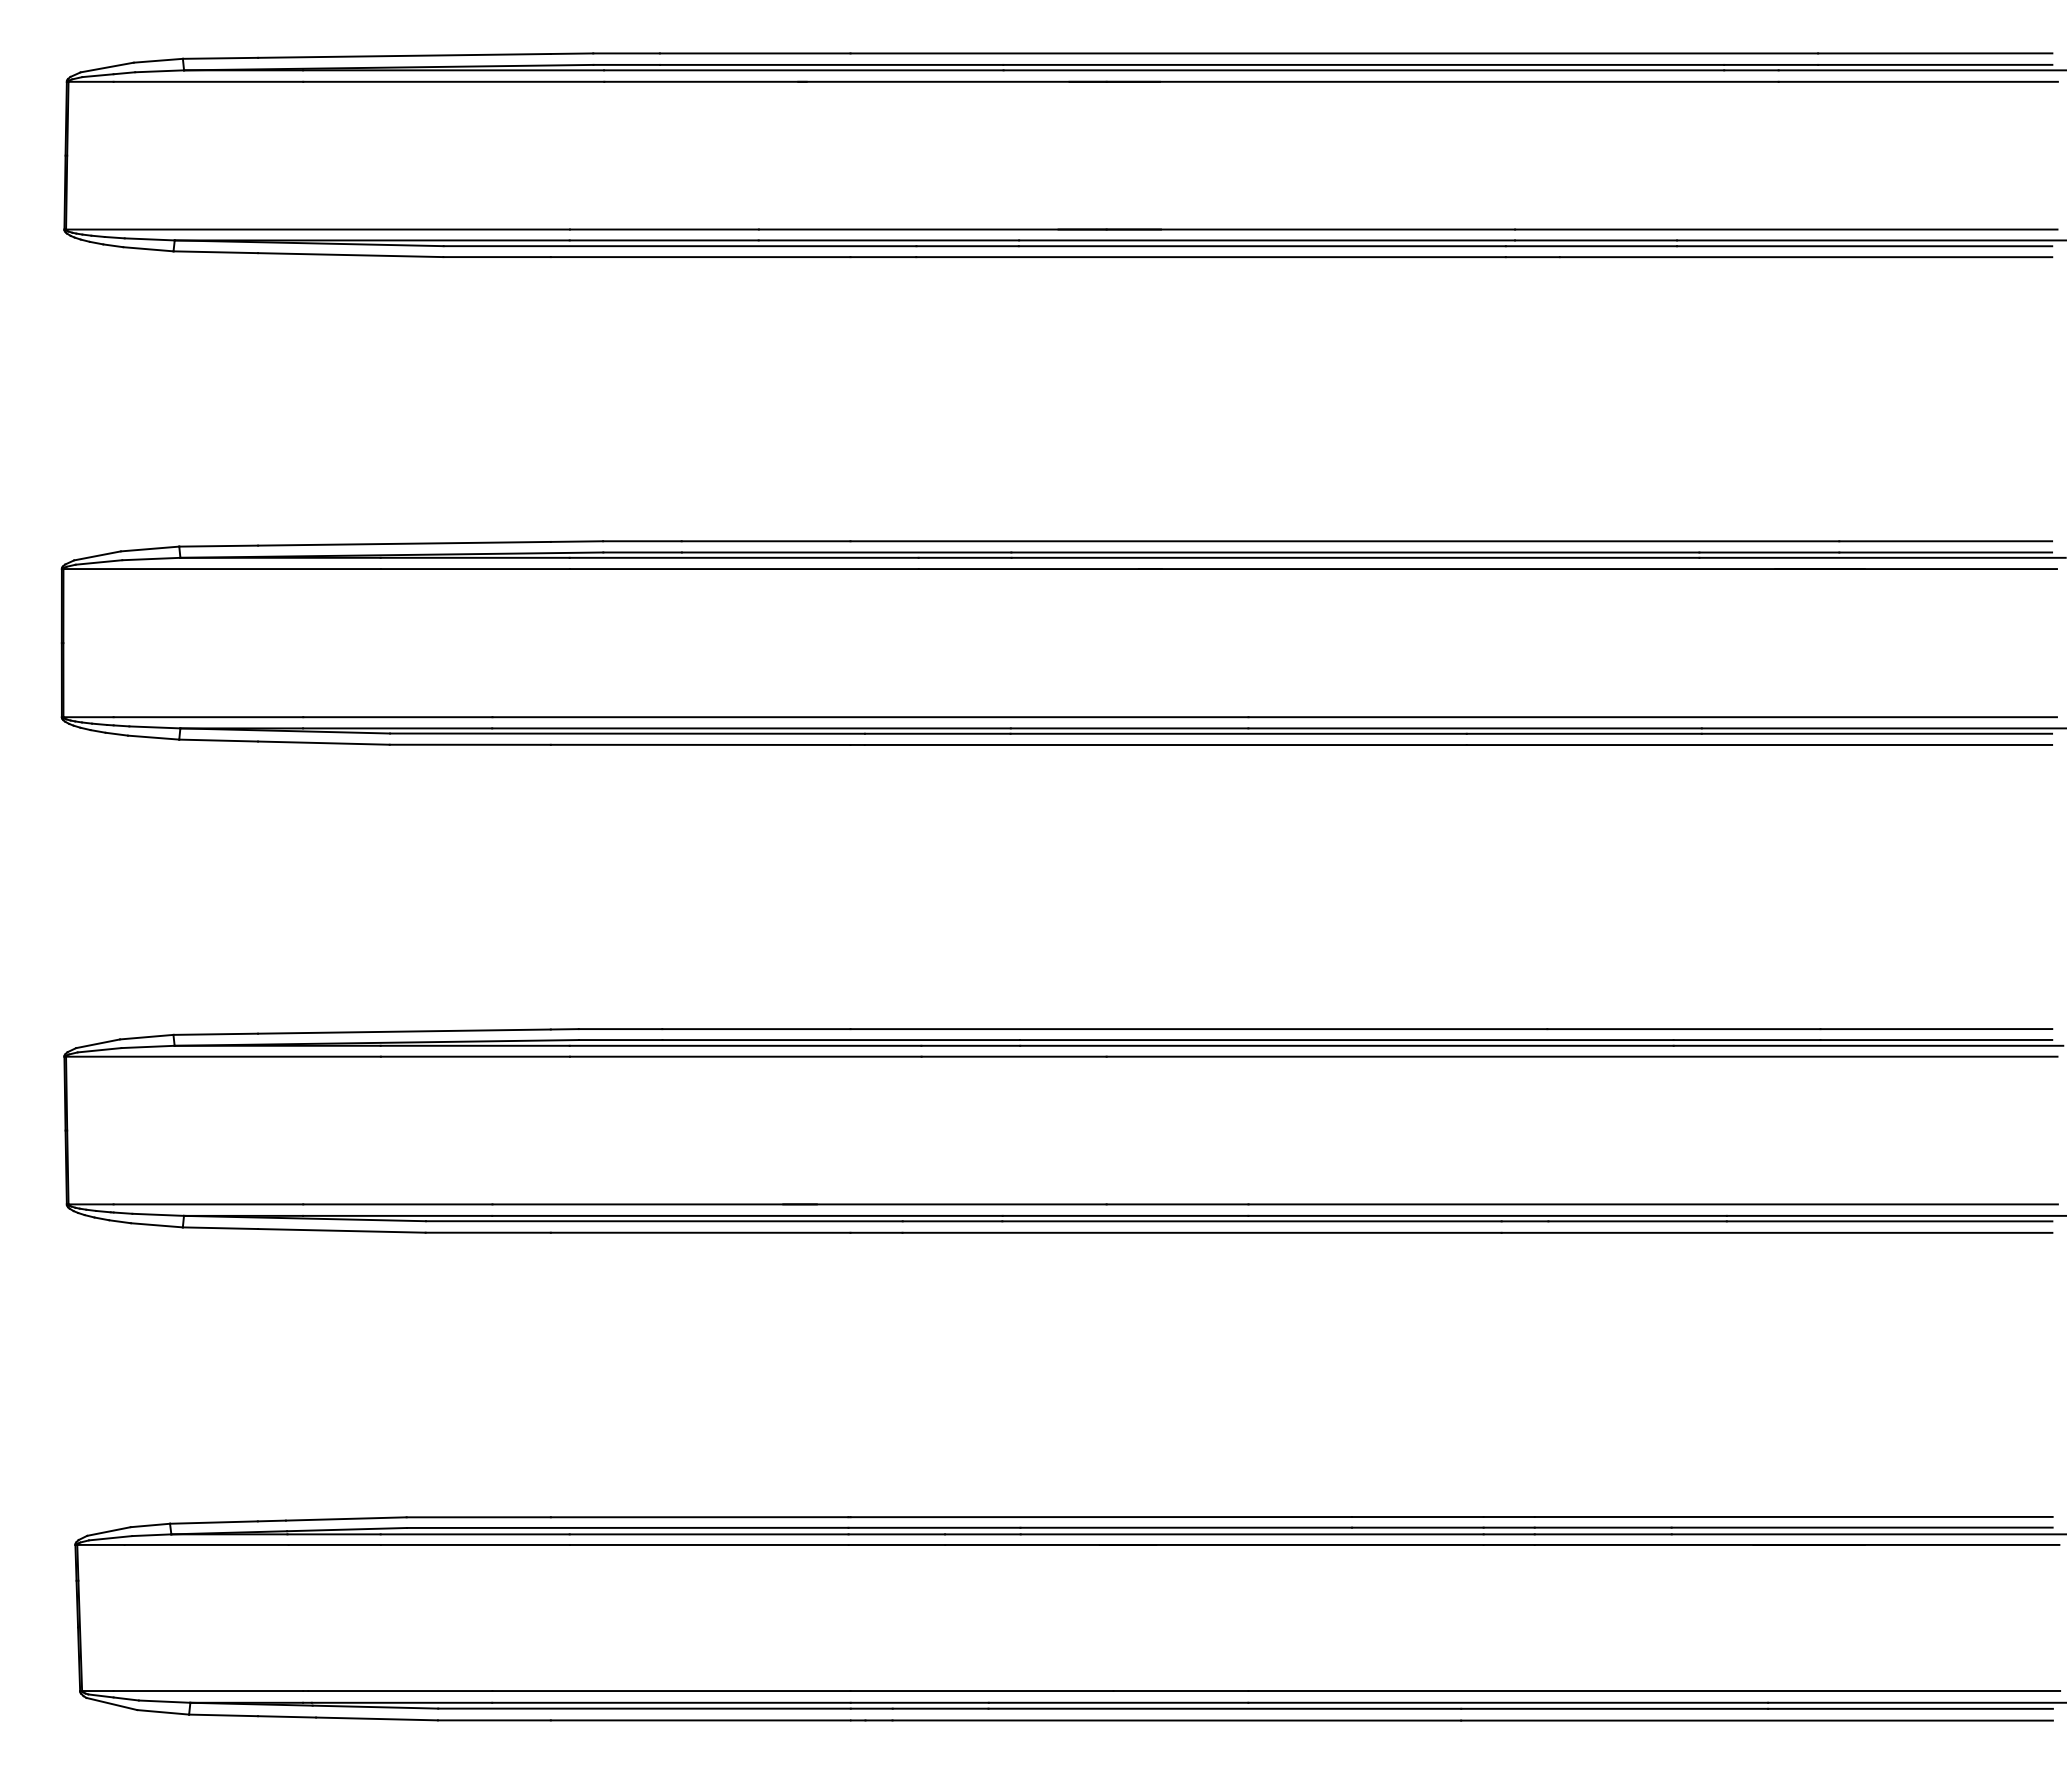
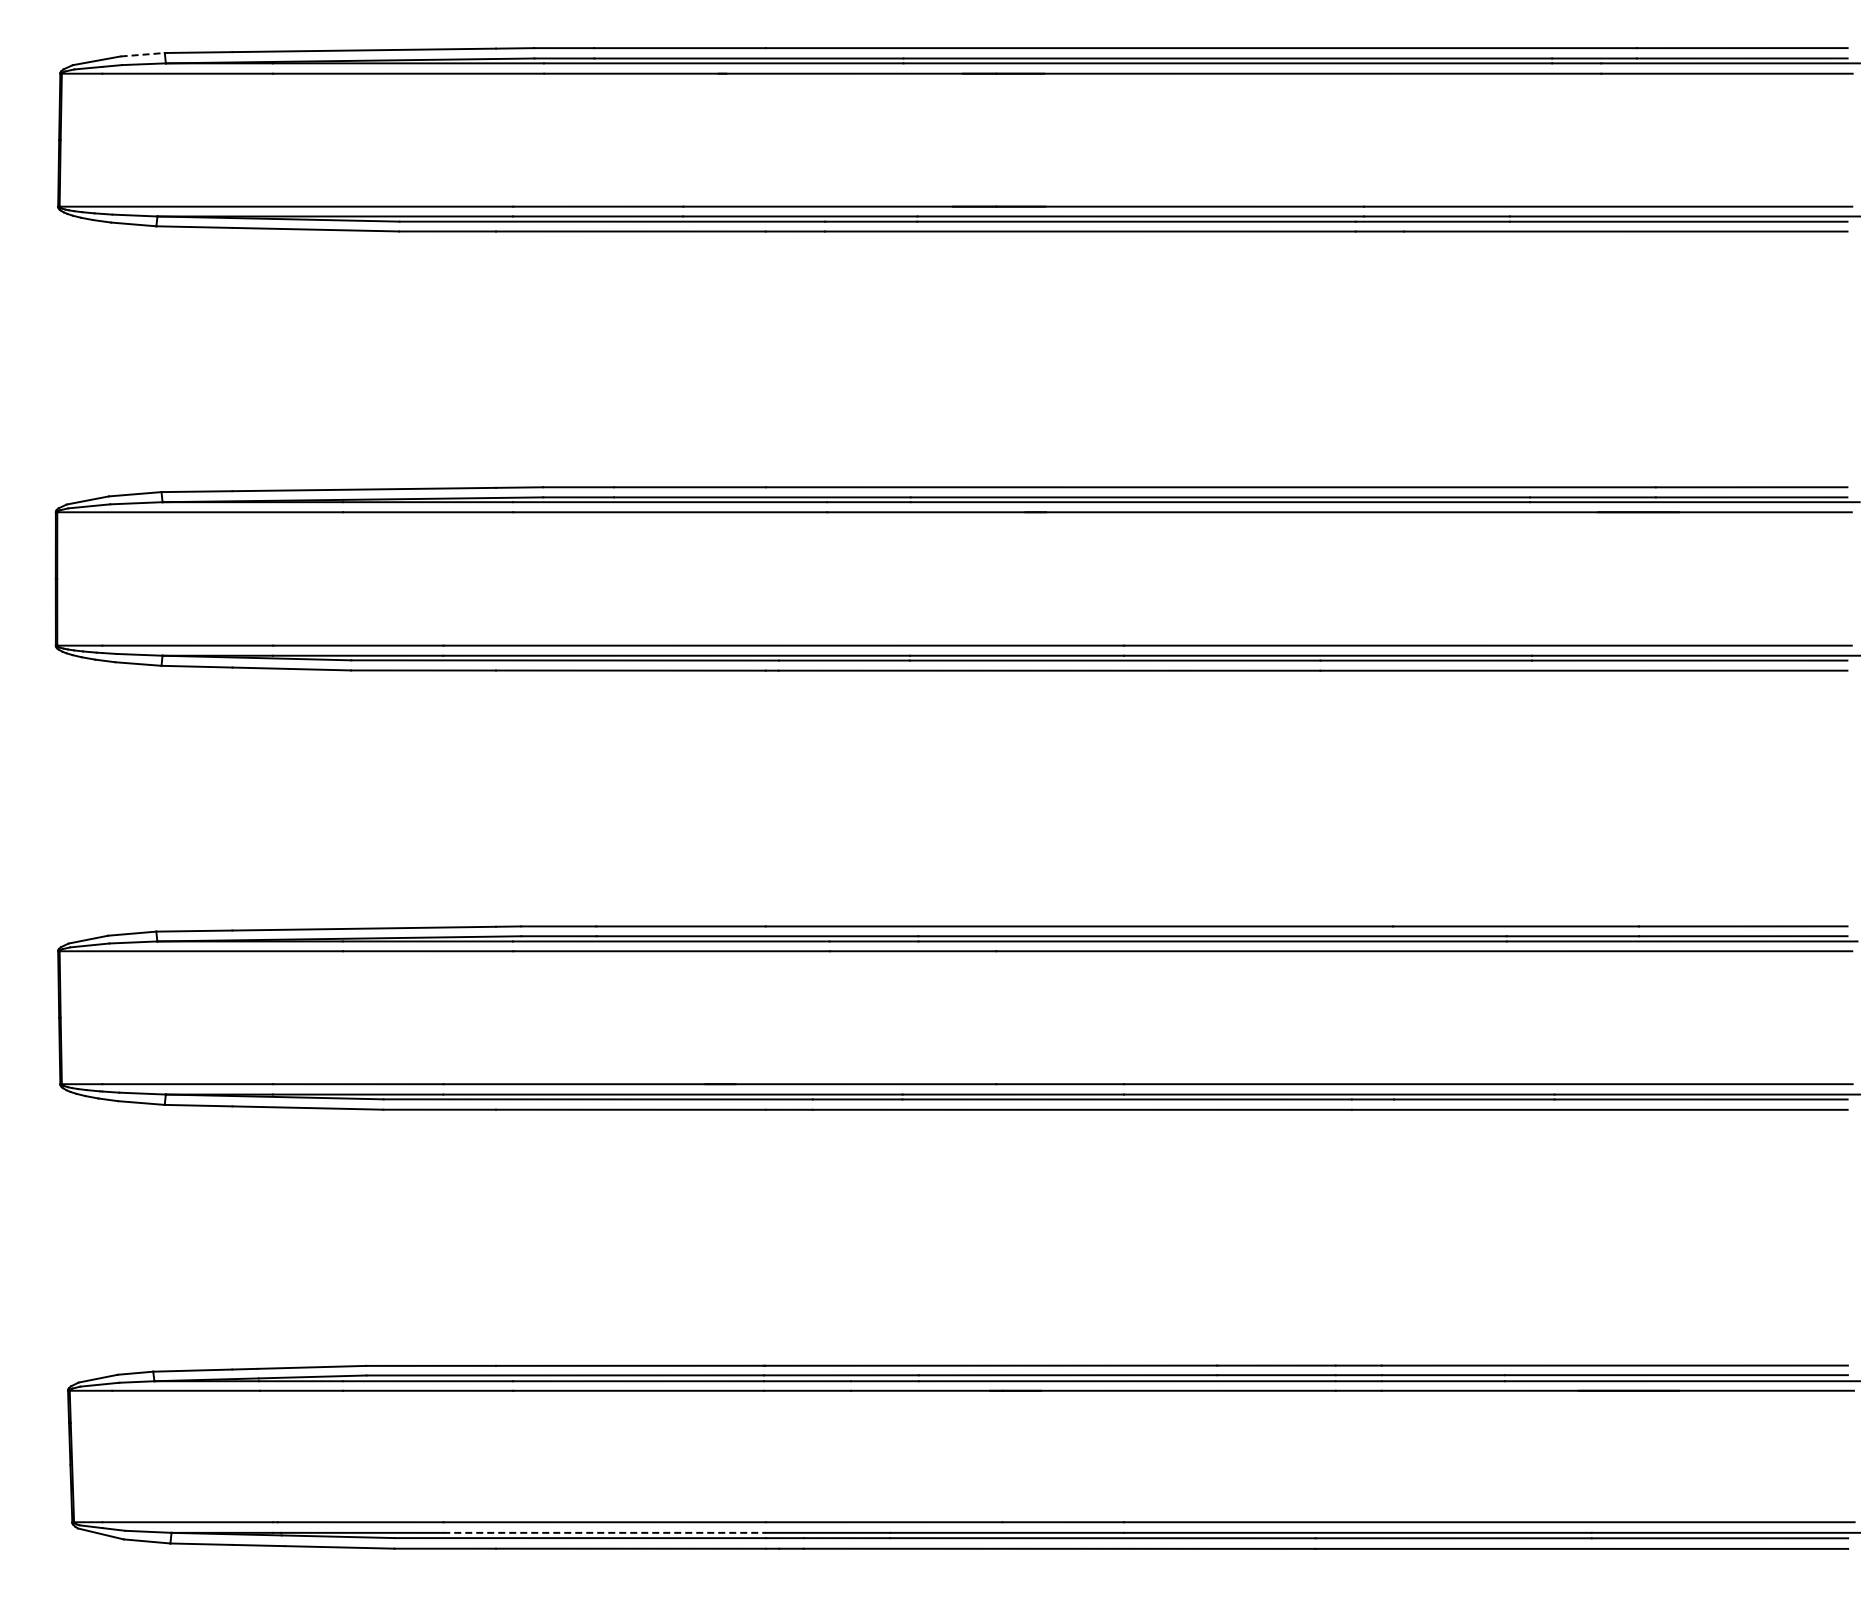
line: (159, 60) -> (143, 54), solid -> dashed
line: (672, 1702) -> (605, 1532), solid -> dashed

